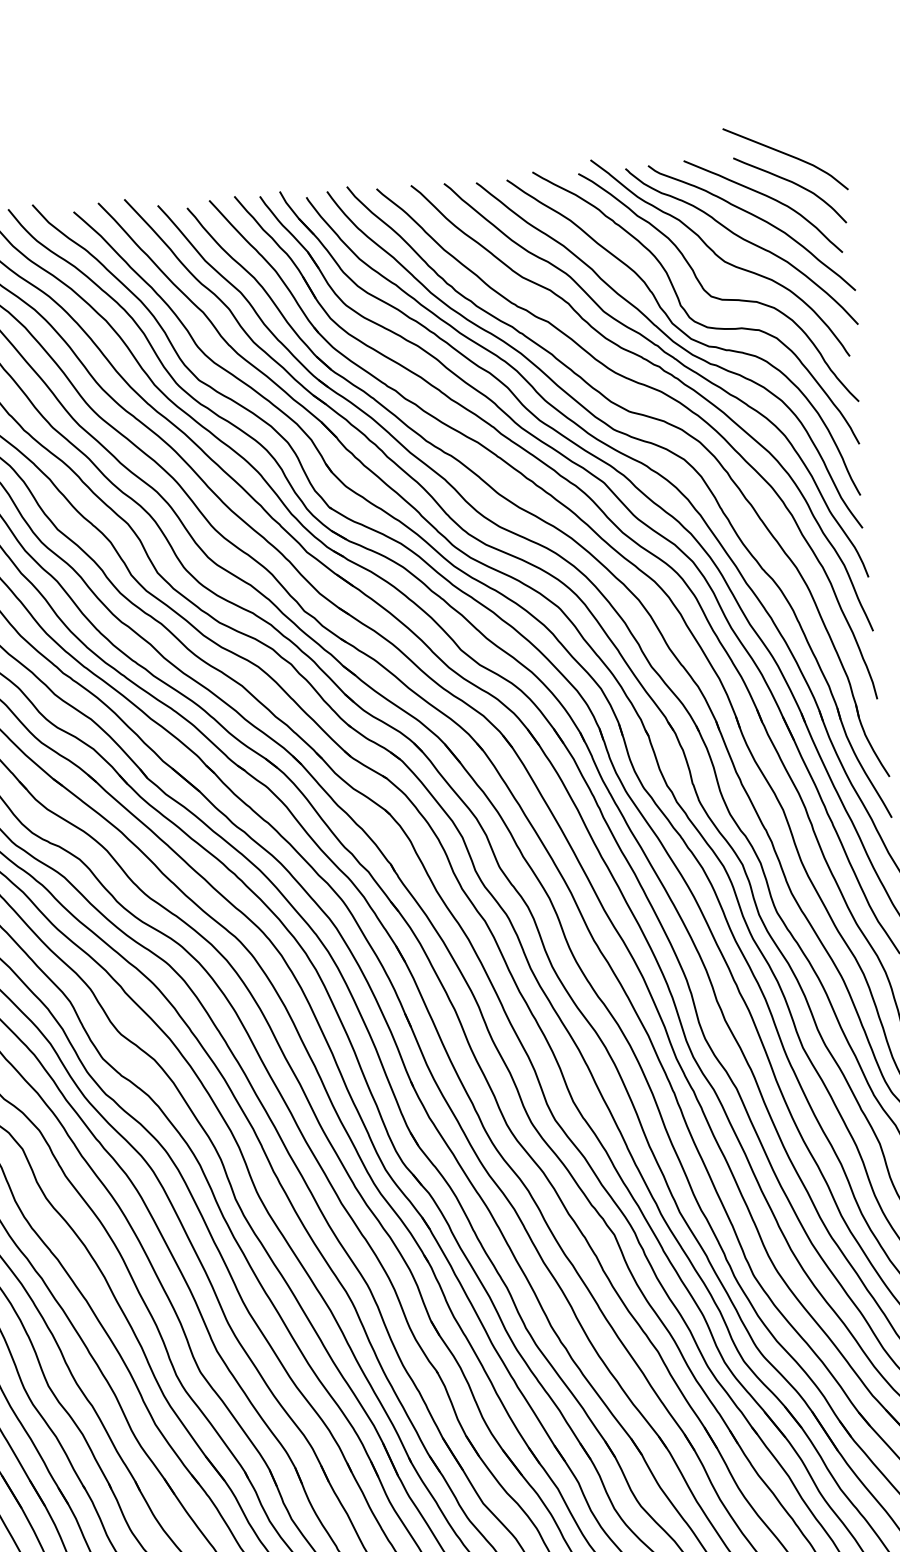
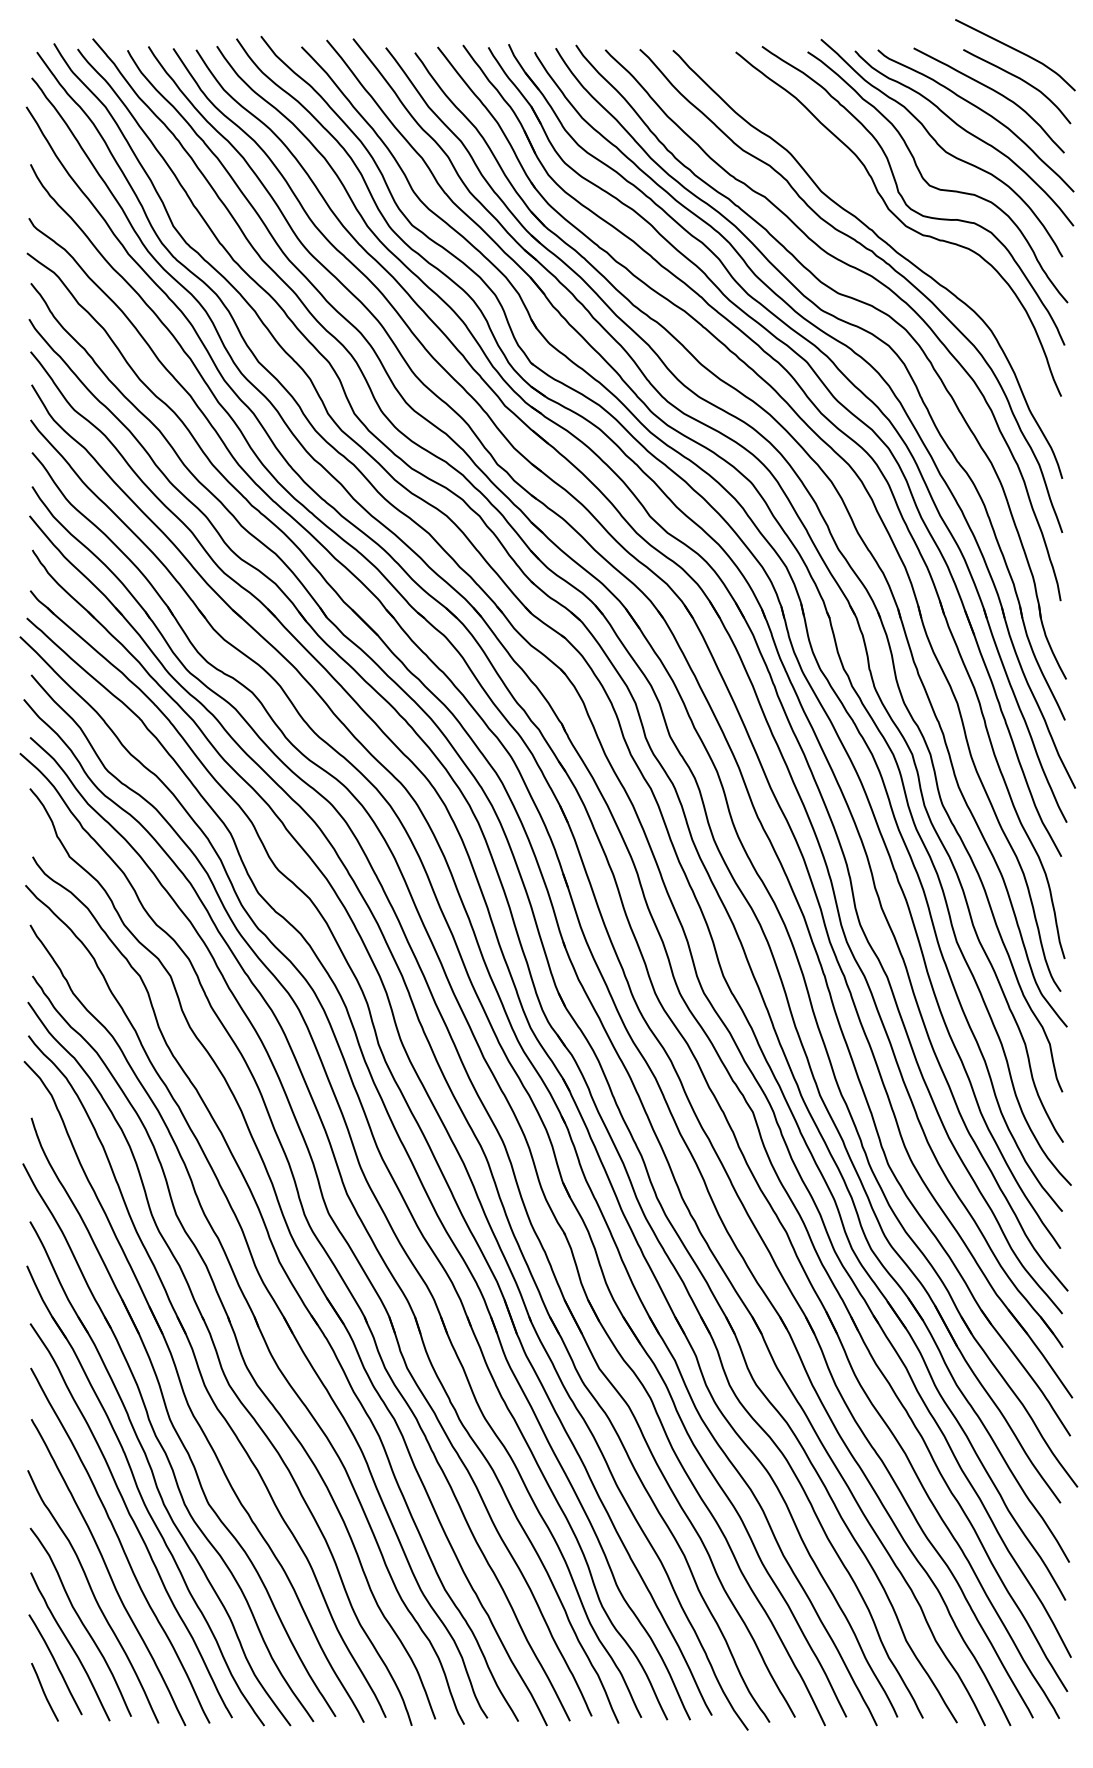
curve: (677, 345) -> (891, 231), removed

